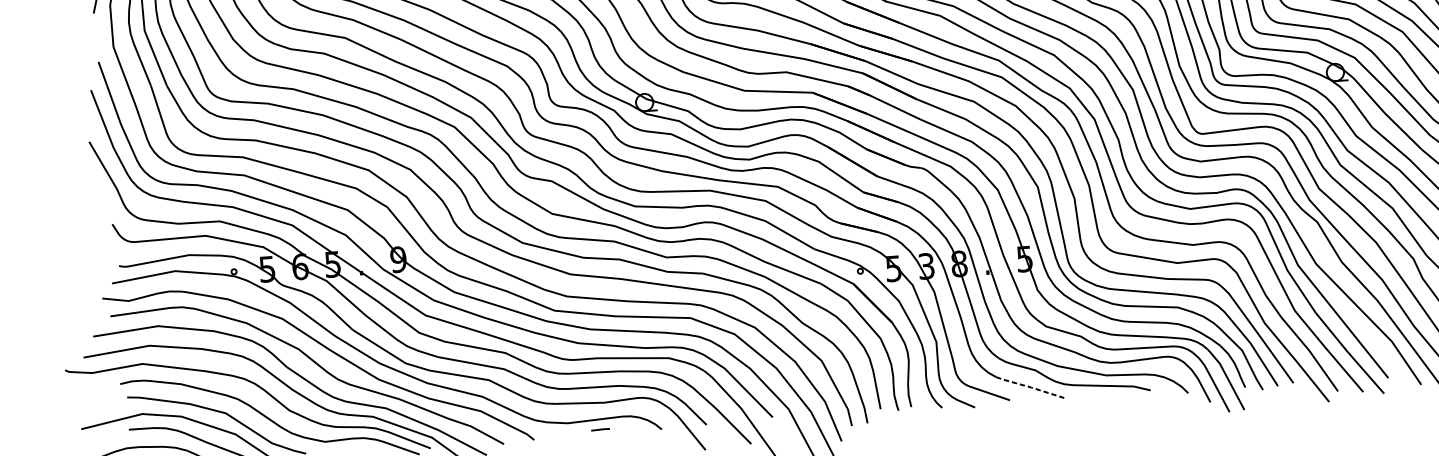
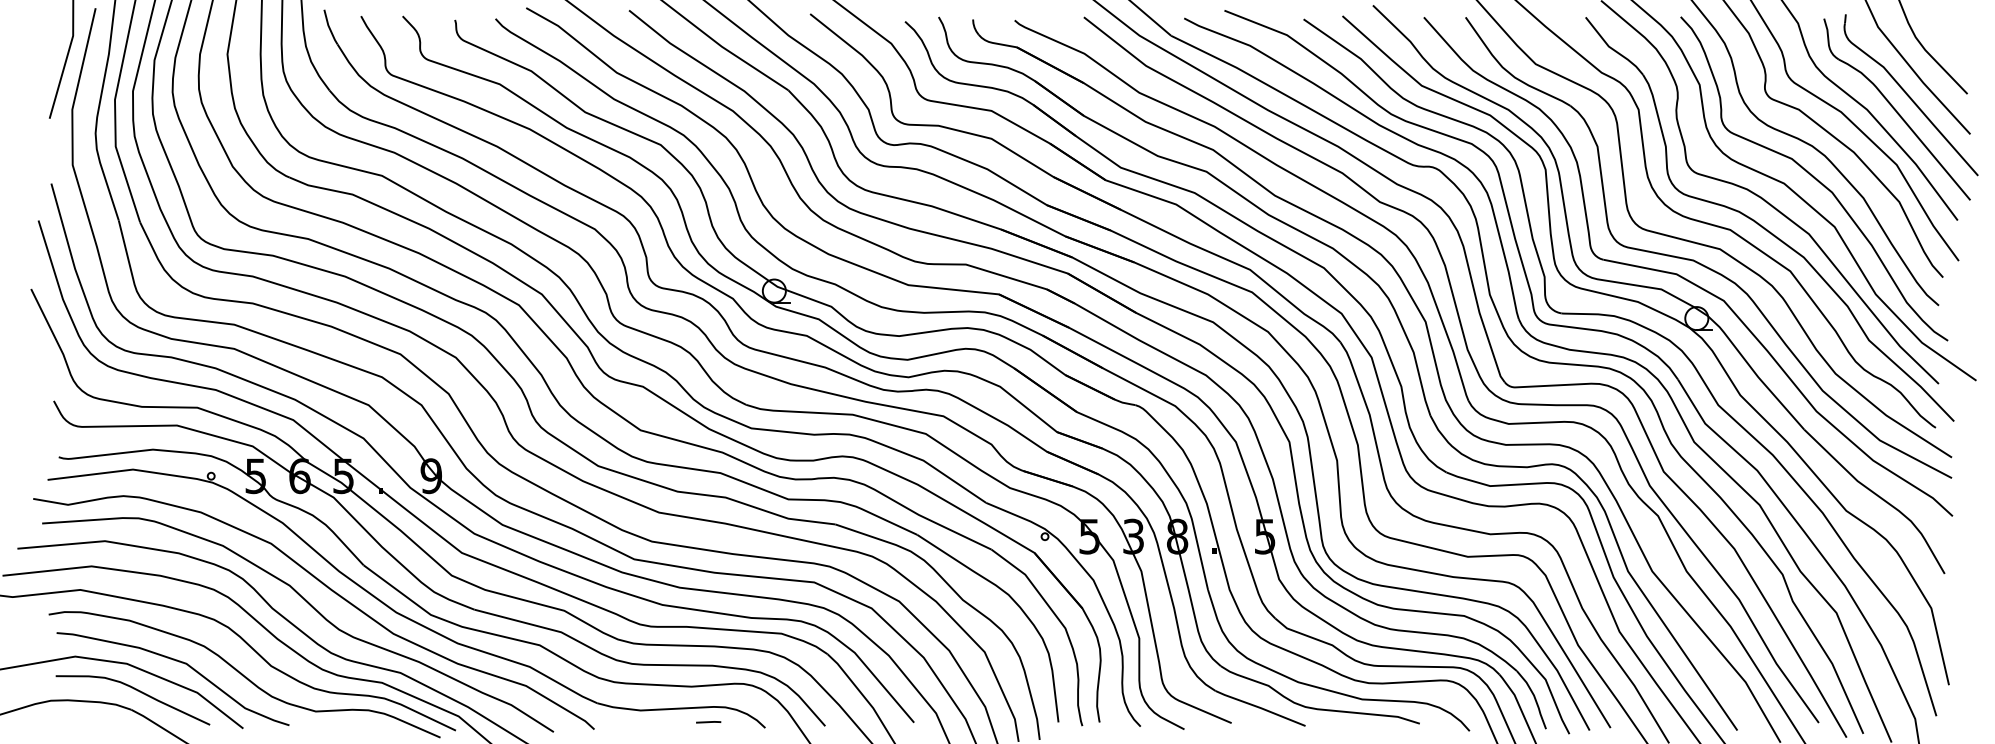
line: (1030, 387) -> (1260, 707), dashed -> solid
line: (600, 429) -> (708, 722), moved

